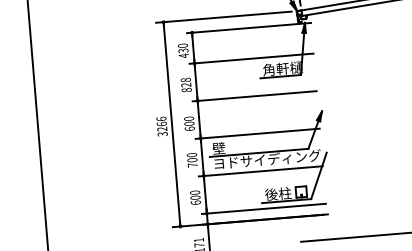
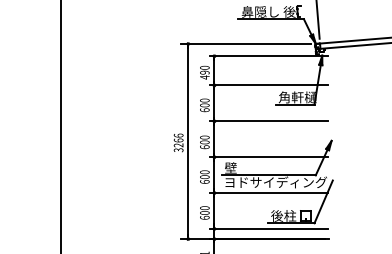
text: (183, 50) -> (204, 72), 430 -> 490
text: (185, 85) -> (204, 105), 828 -> 600
text: (192, 164) -> (204, 181), 700 -> 600

